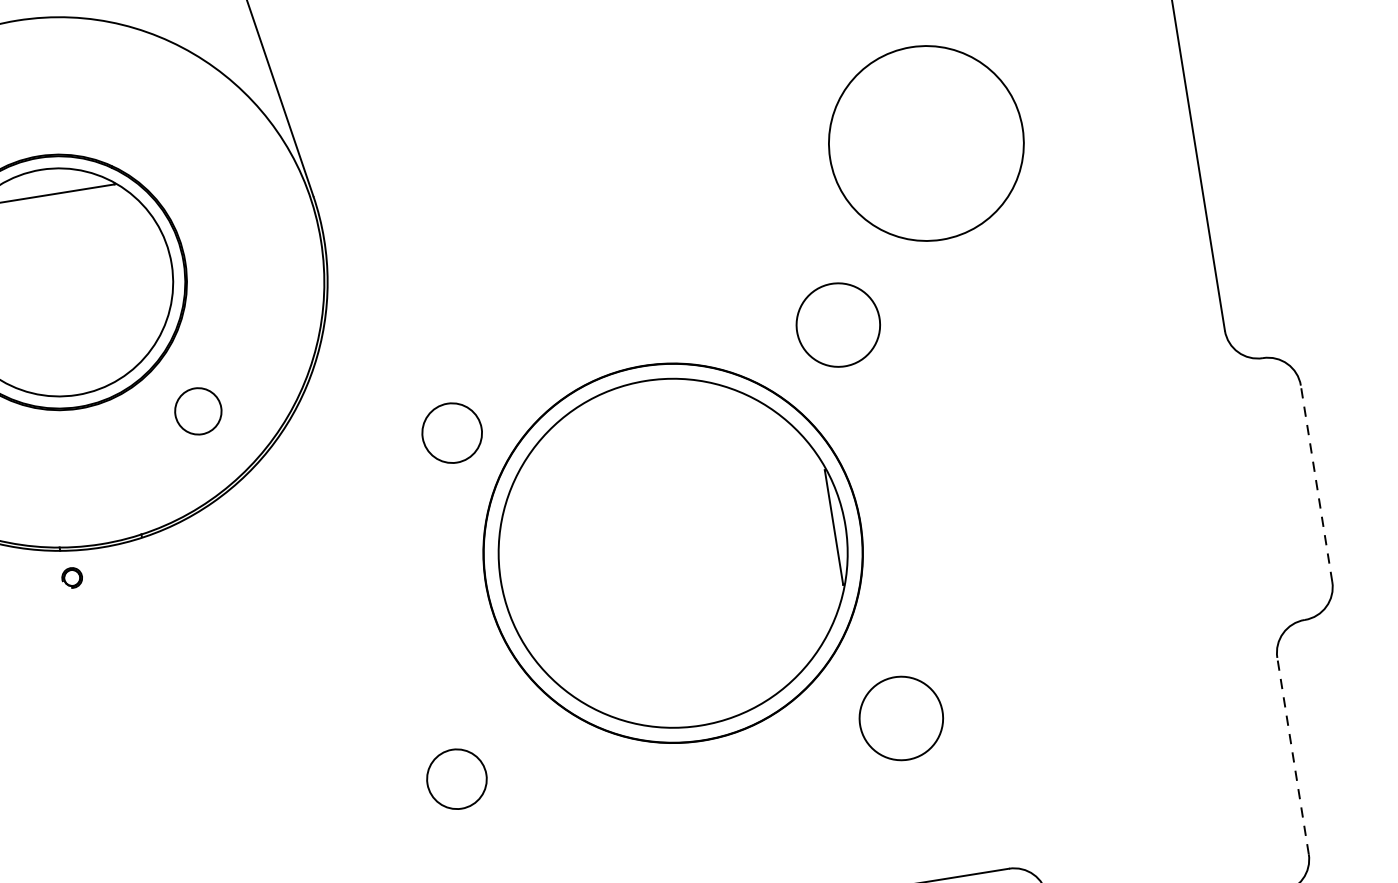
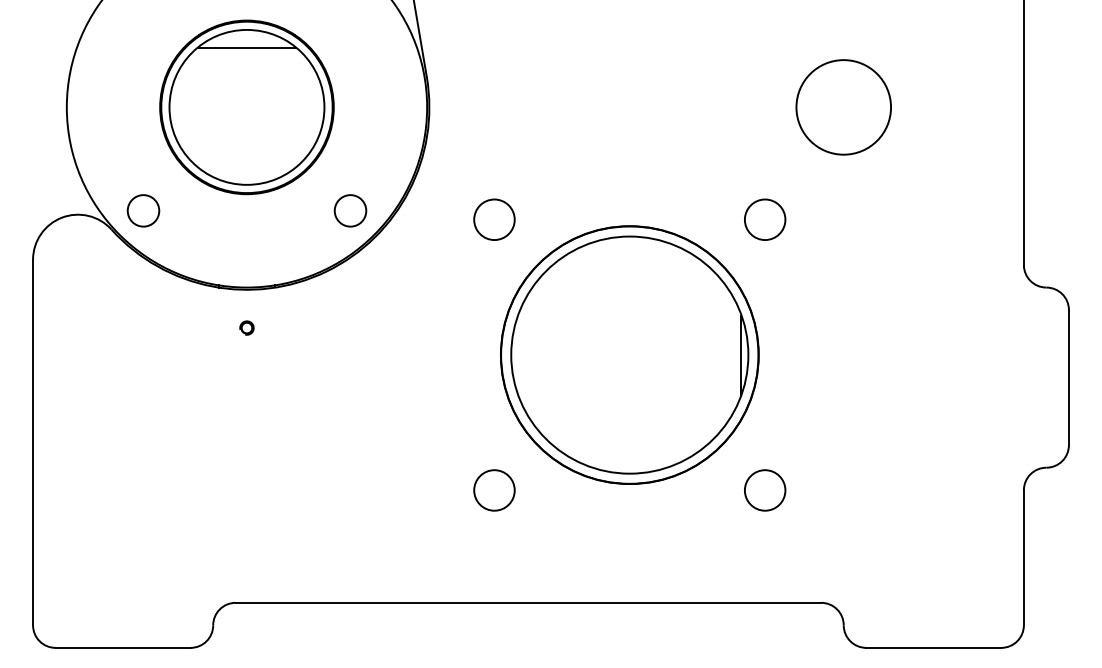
circle: (926, 143) -> (843, 107), size x0.71
circle: (837, 324) -> (764, 219), size x0.71
circle: (198, 410) -> (350, 210), moved
circle: (452, 432) -> (494, 219), moved
line: (1315, 483) -> (1068, 377), dashed -> solid
part: (71, 577) -> (246, 327), moved
circle: (900, 718) -> (764, 490), size x0.71
line: (1292, 755) -> (1023, 557), dashed -> solid
circle: (457, 779) -> (494, 490), moved

